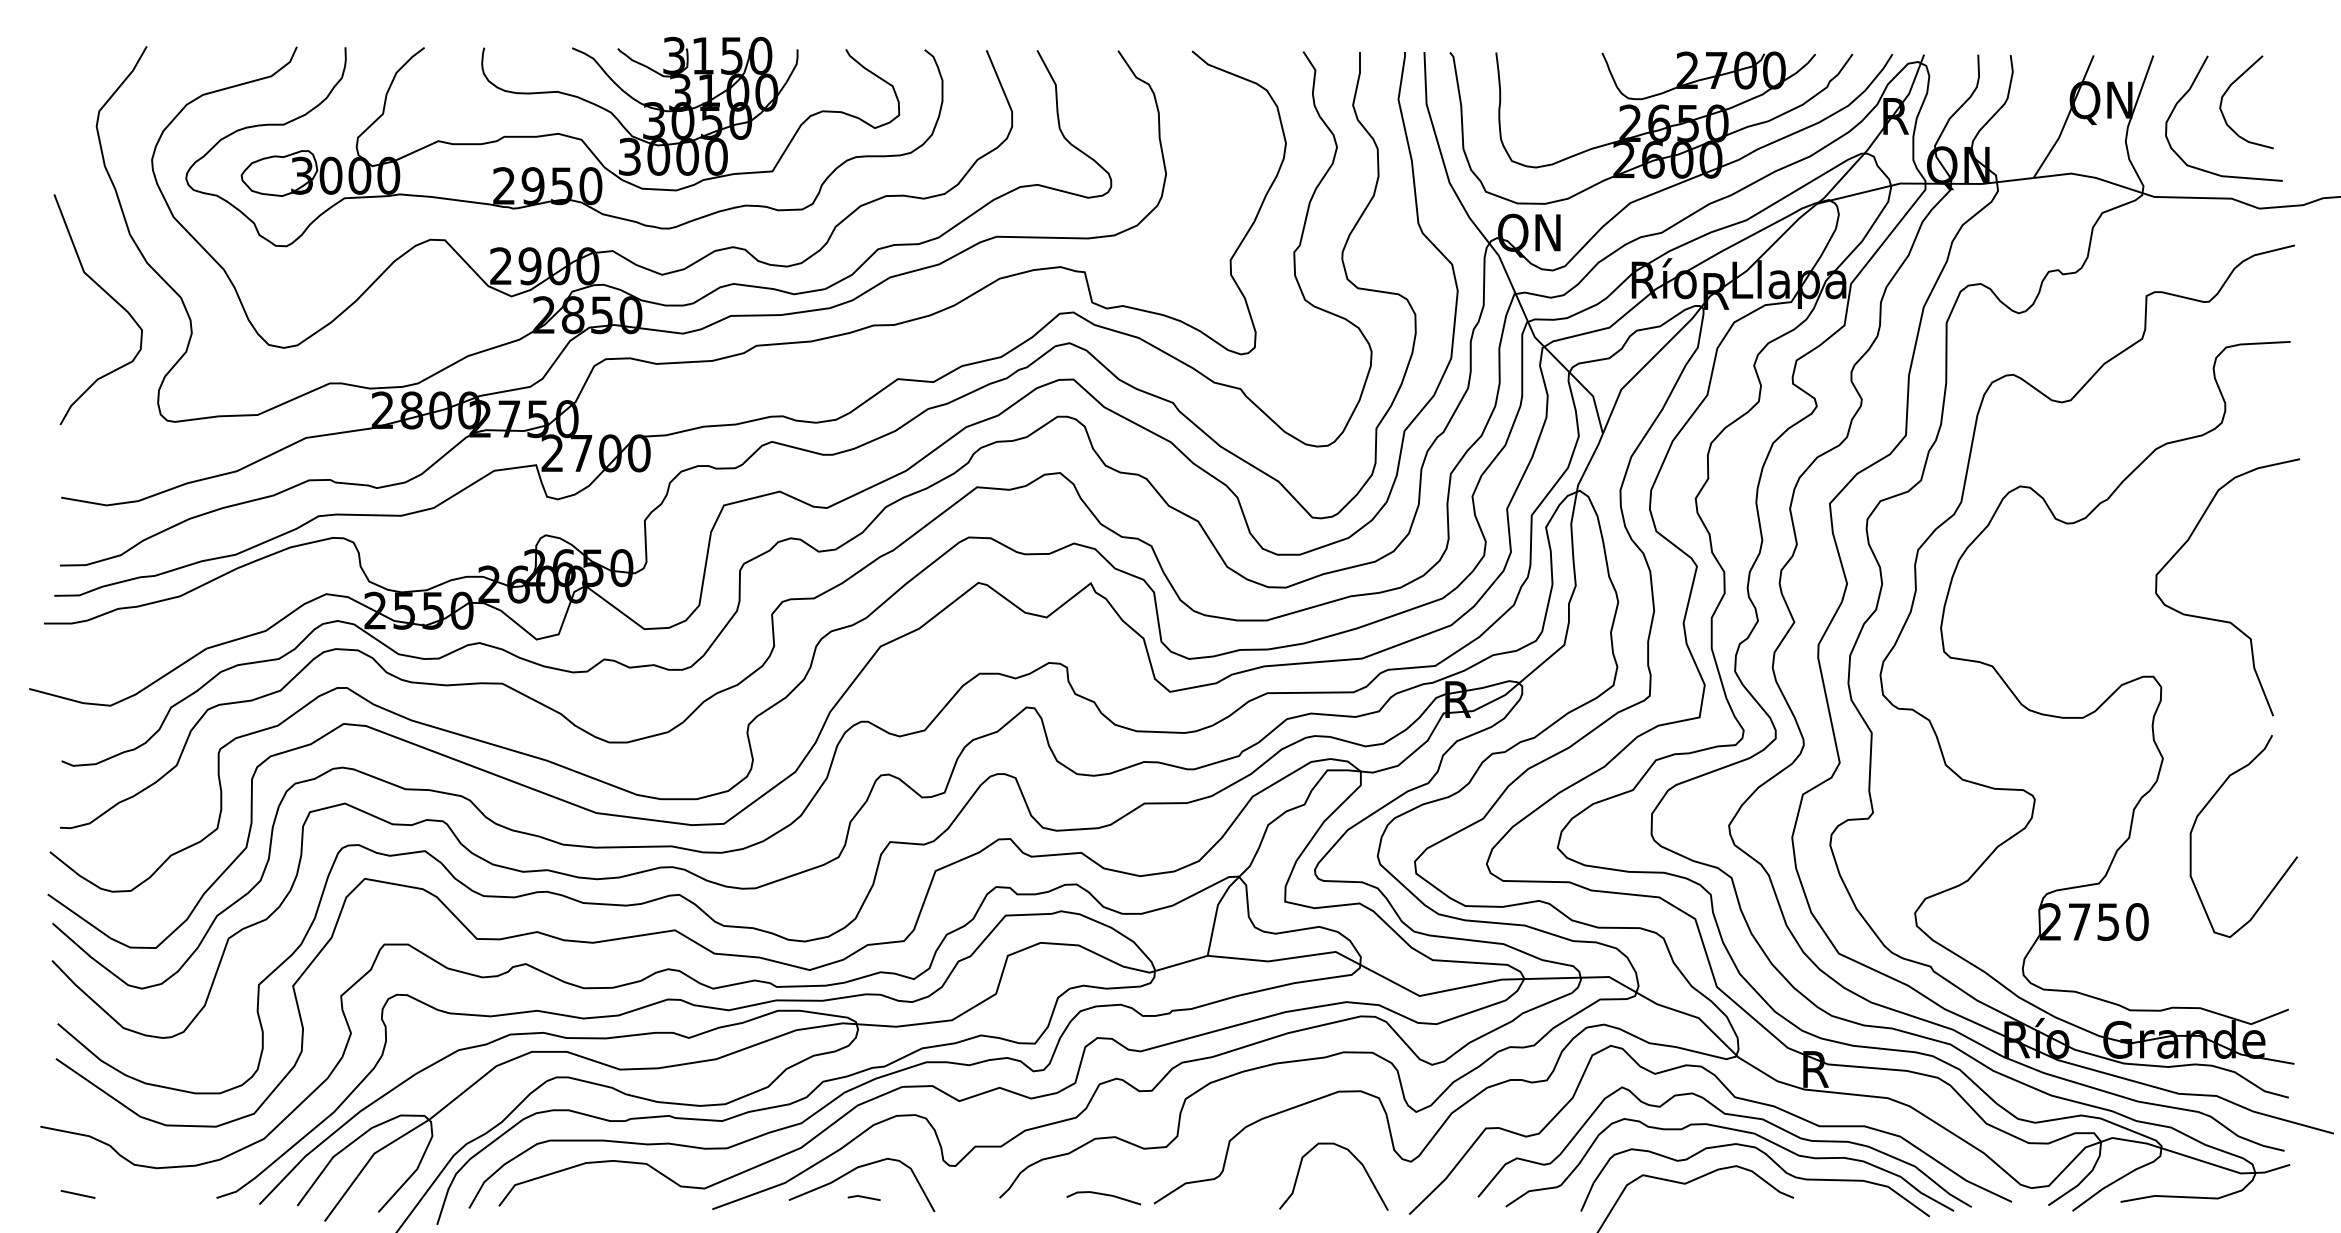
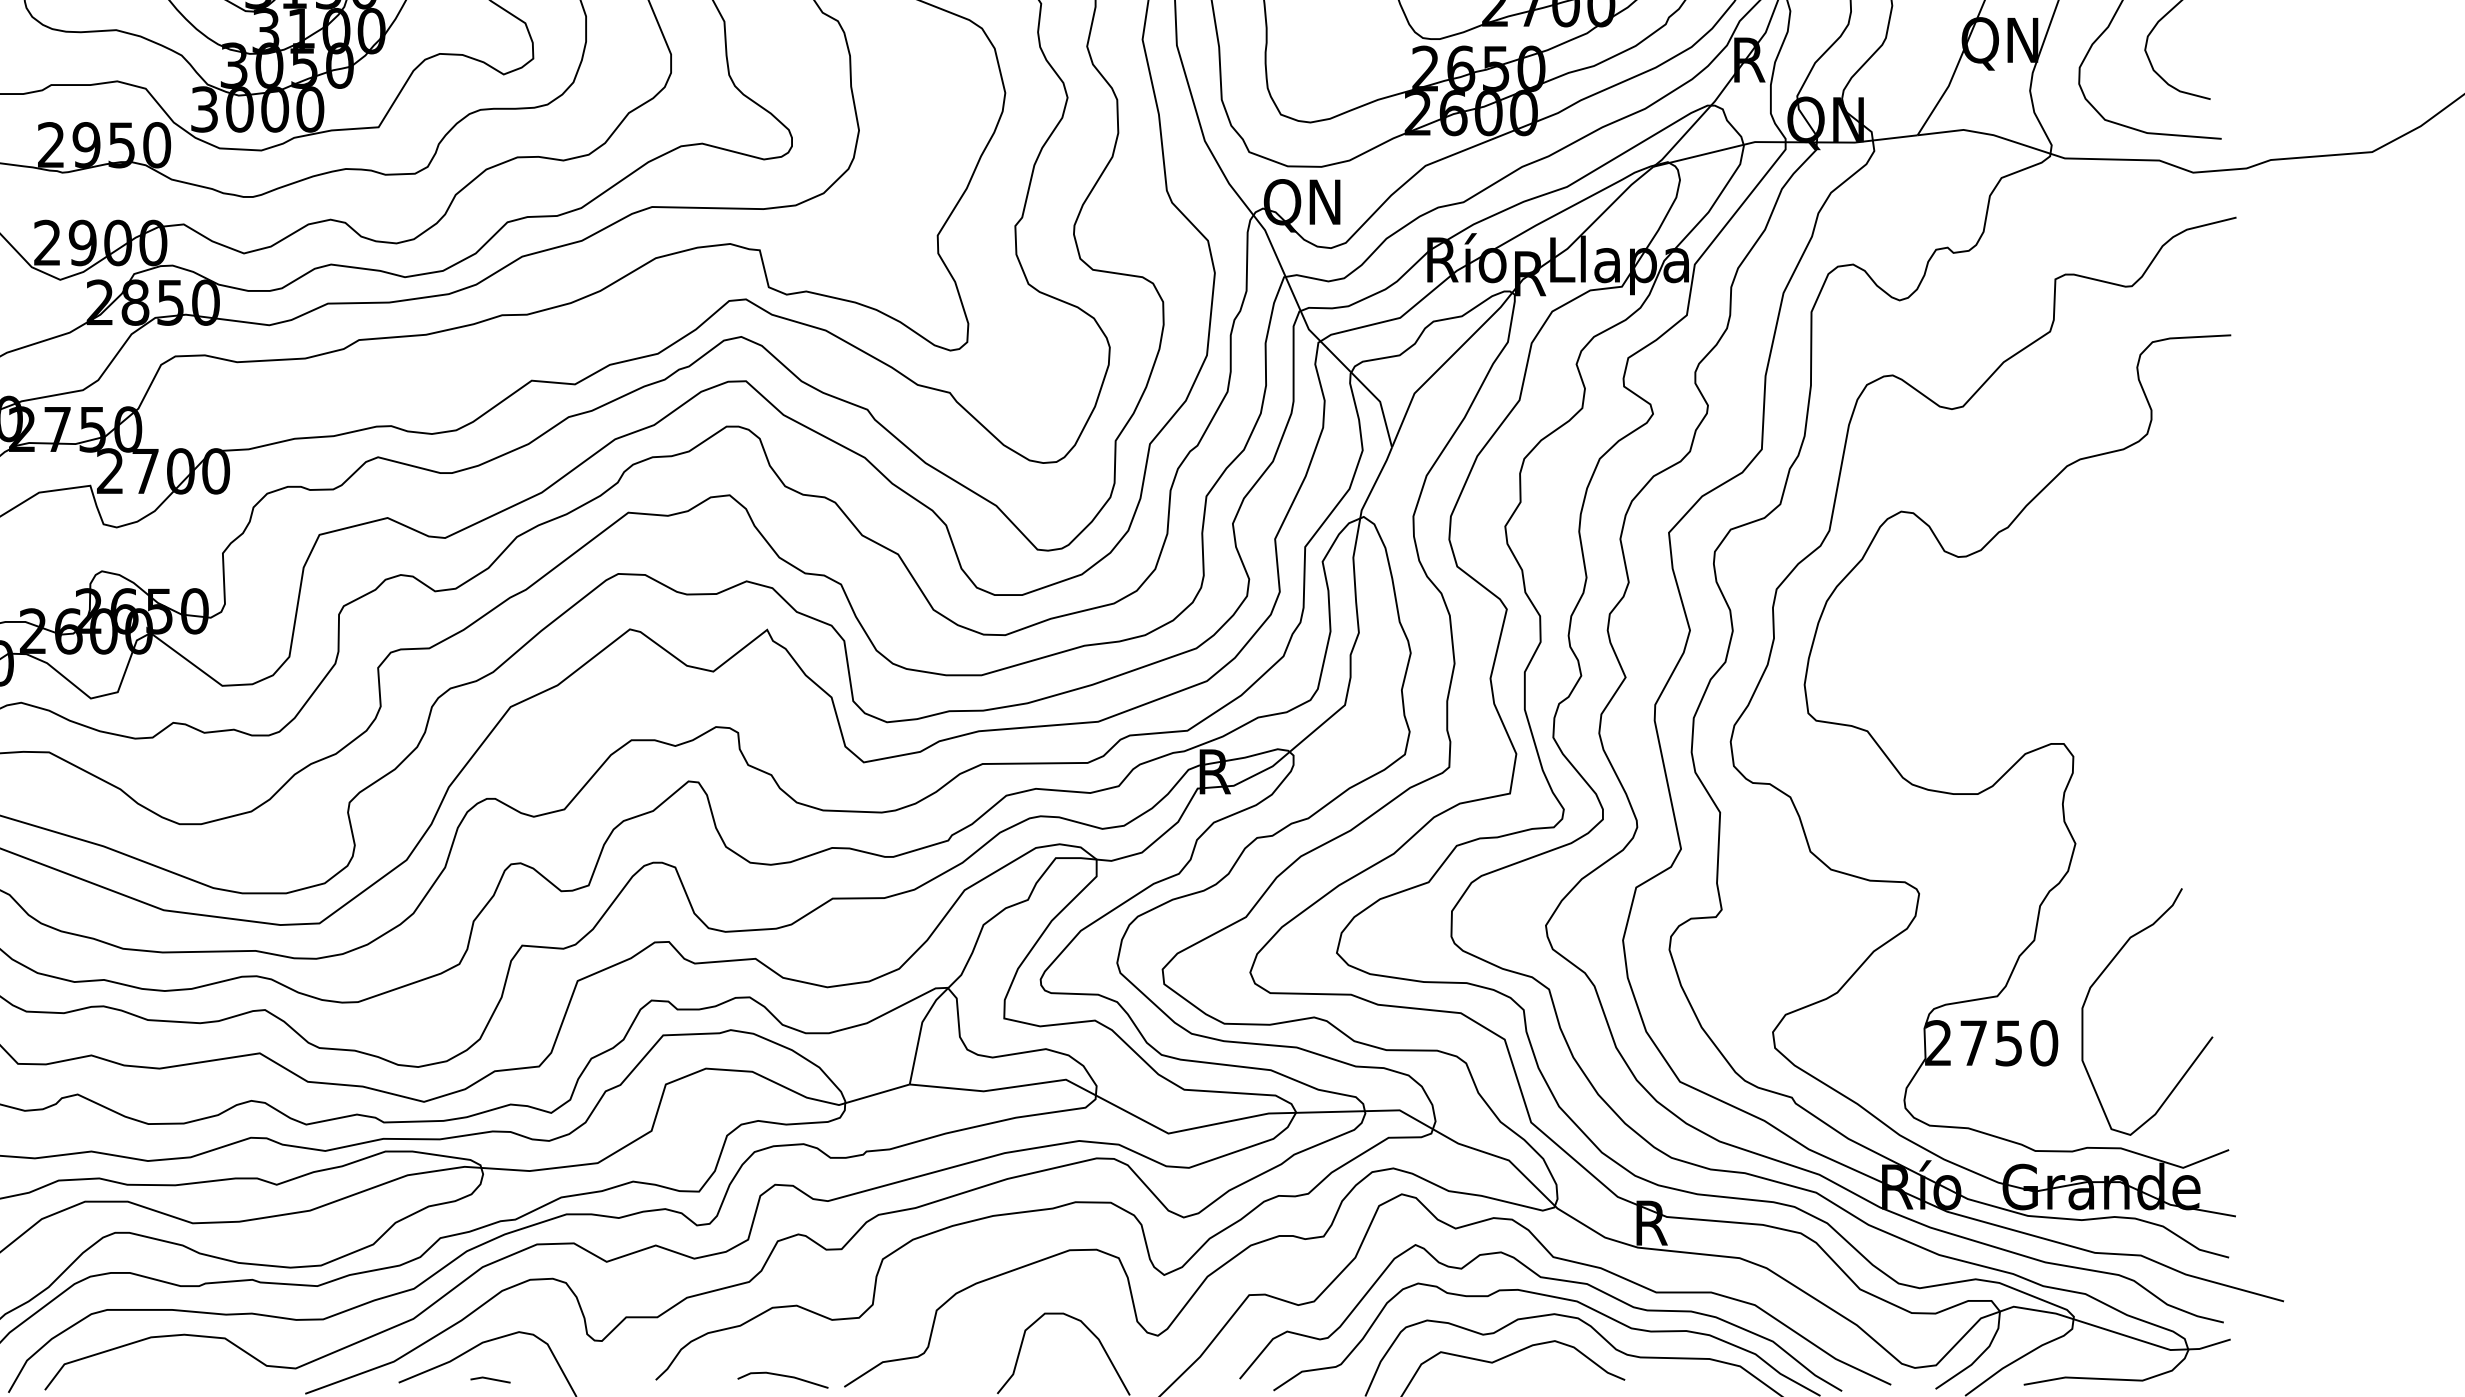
curve: (2219, 619) -> (2144, 674), removed
curve: (2207, 805) -> (2102, 974), moved

